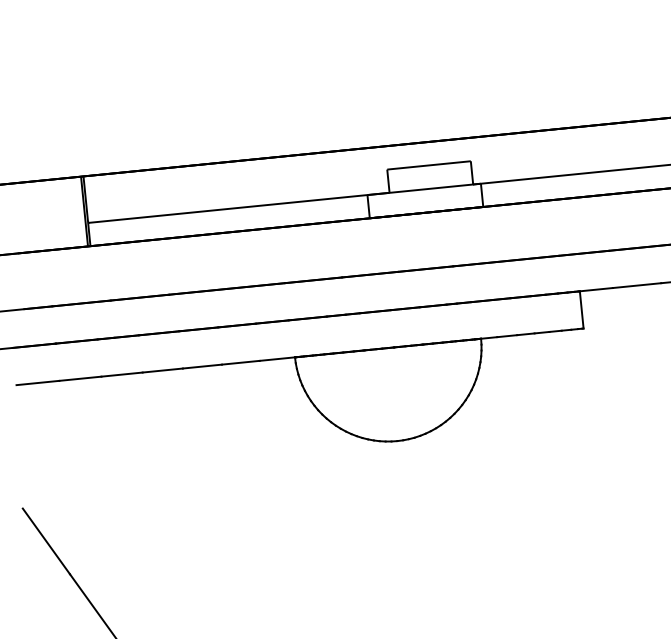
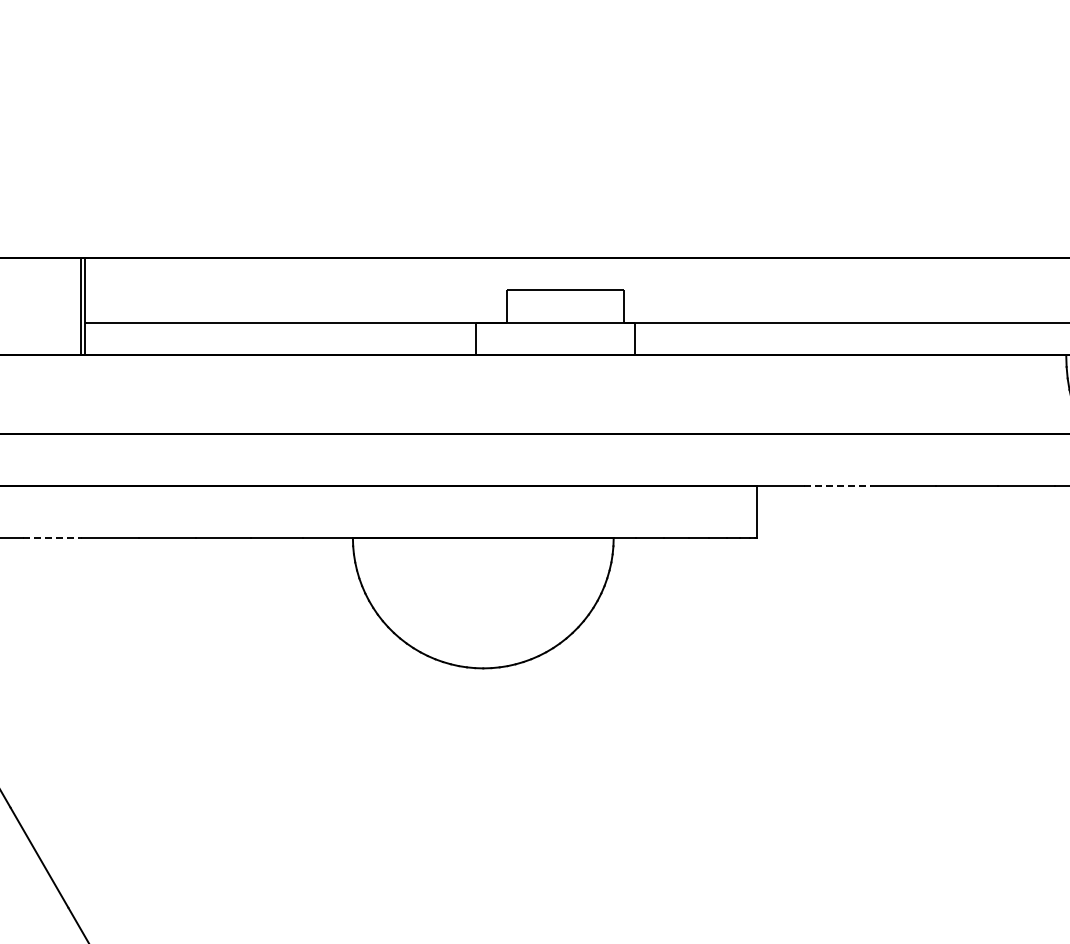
line: (637, 285) -> (837, 485), solid -> dashed
line: (80, 379) -> (52, 538), solid -> dashed

